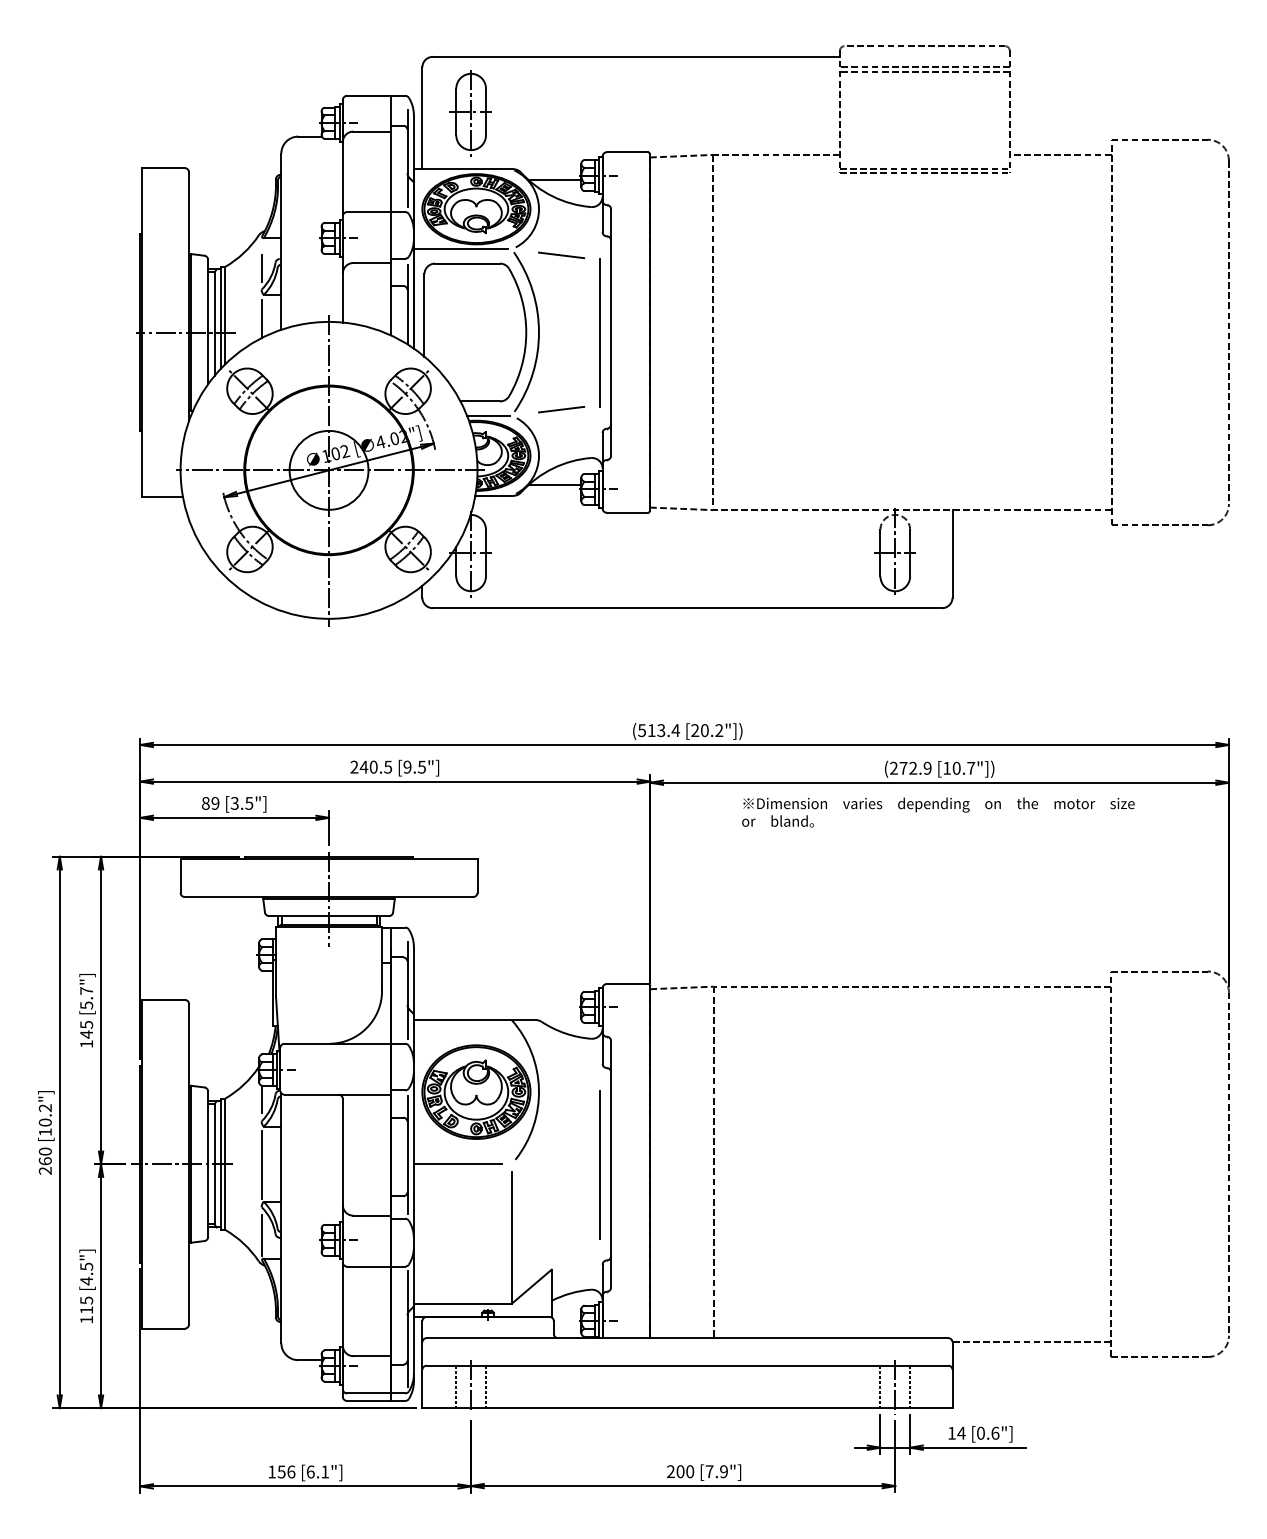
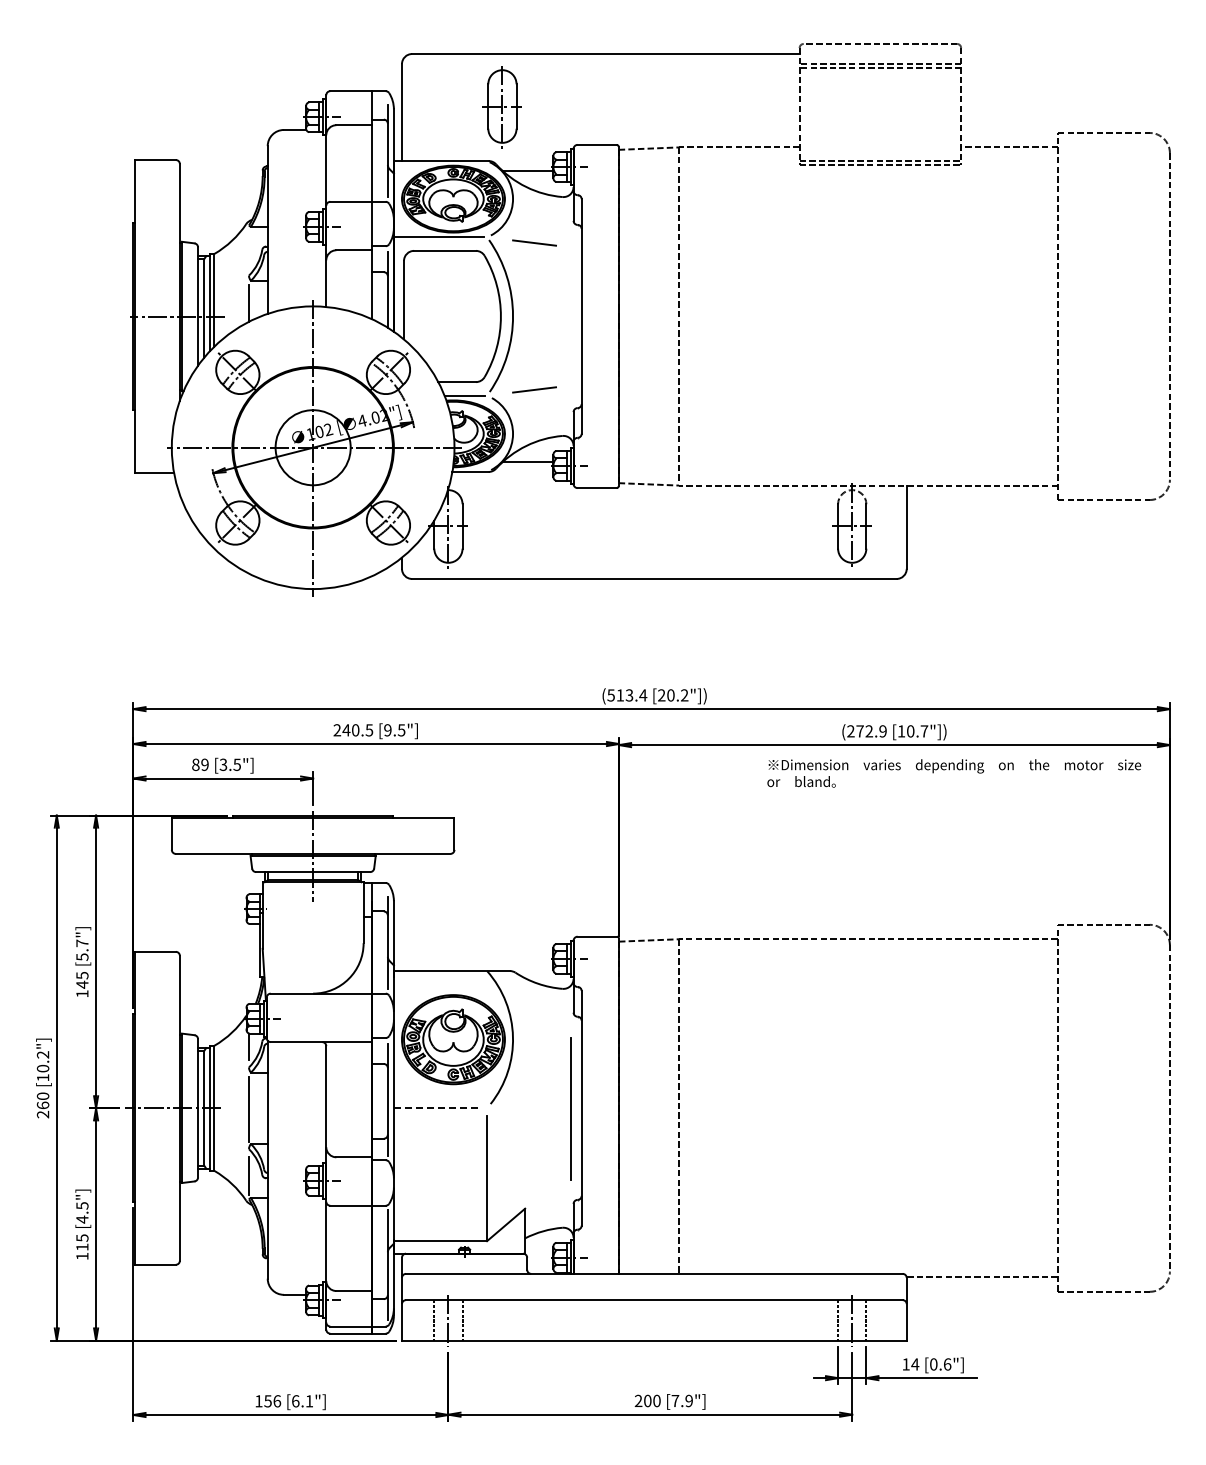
part: (470, 113) -> (501, 107), moved
line: (262, 268) -> (249, 255), removed
line: (599, 332) -> (570, 316), removed
text: (938, 812) -> (954, 773), moved
line: (458, 1164) -> (436, 1108), solid -> dashed

